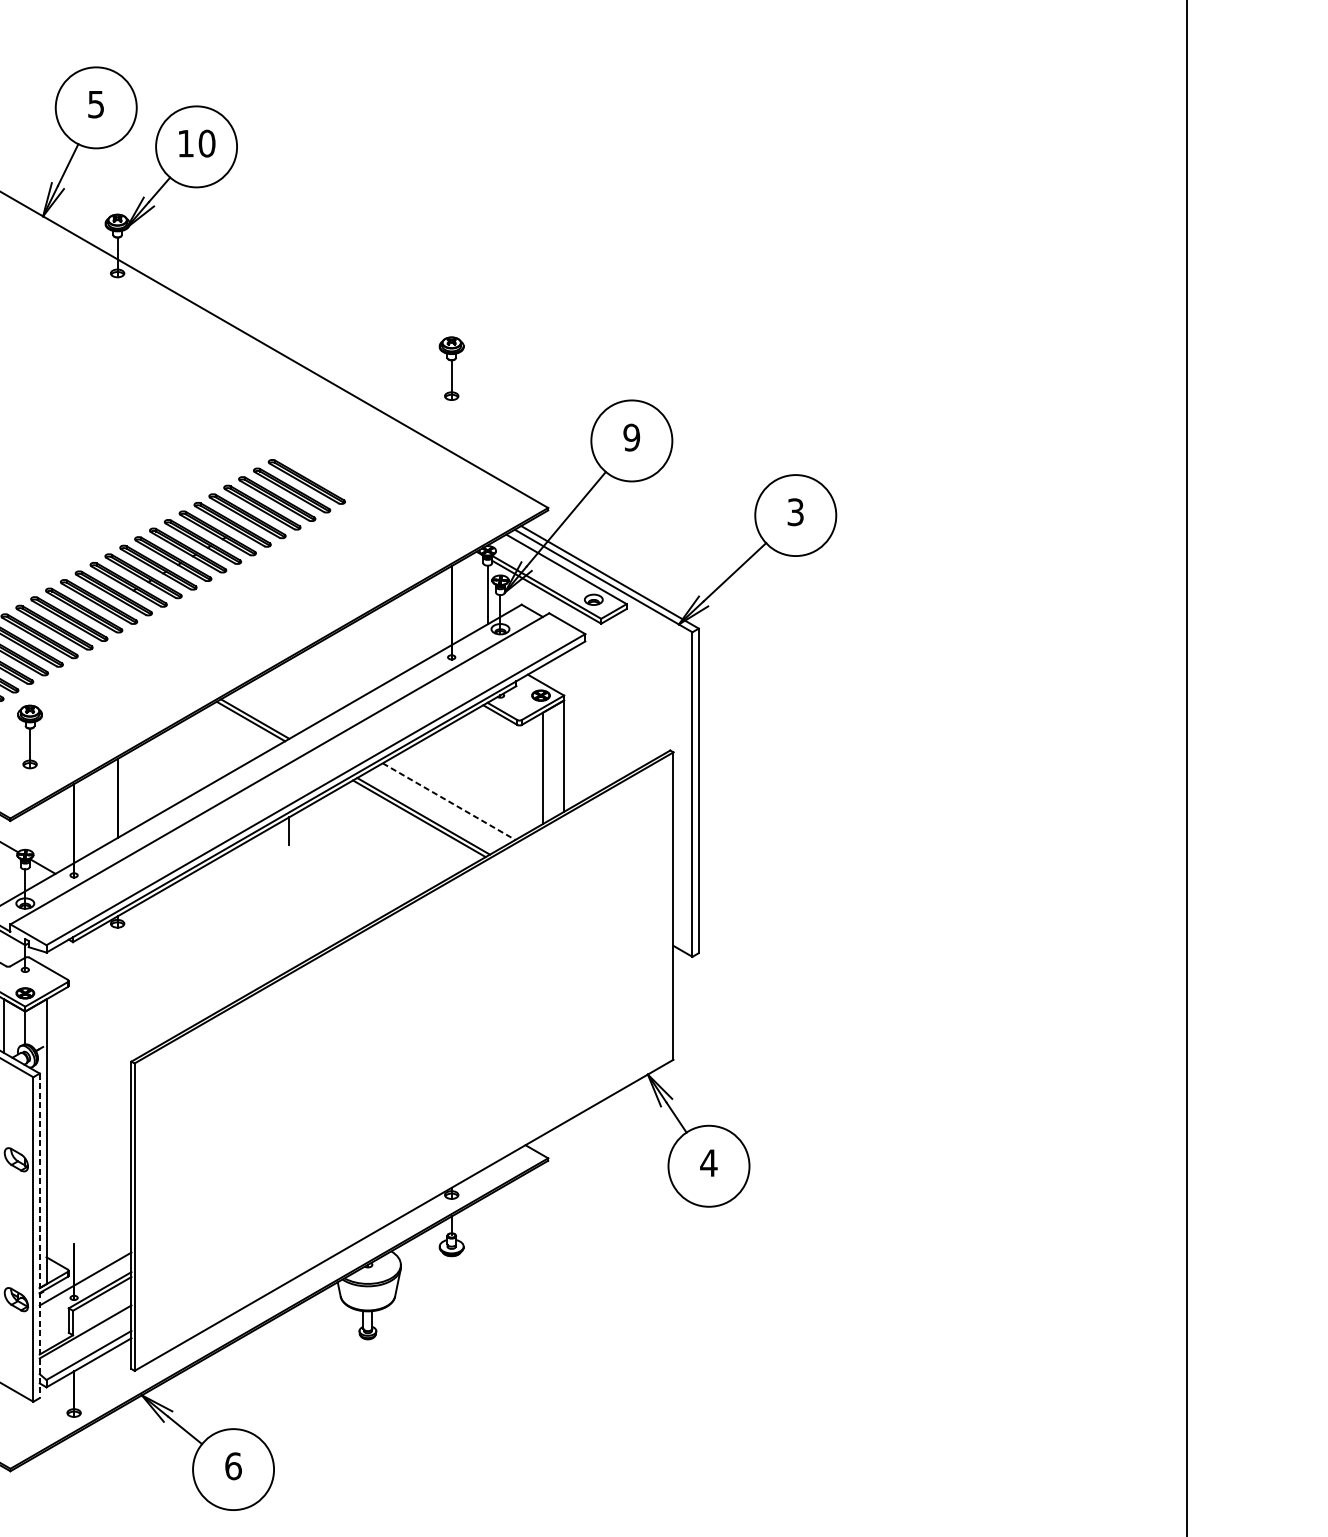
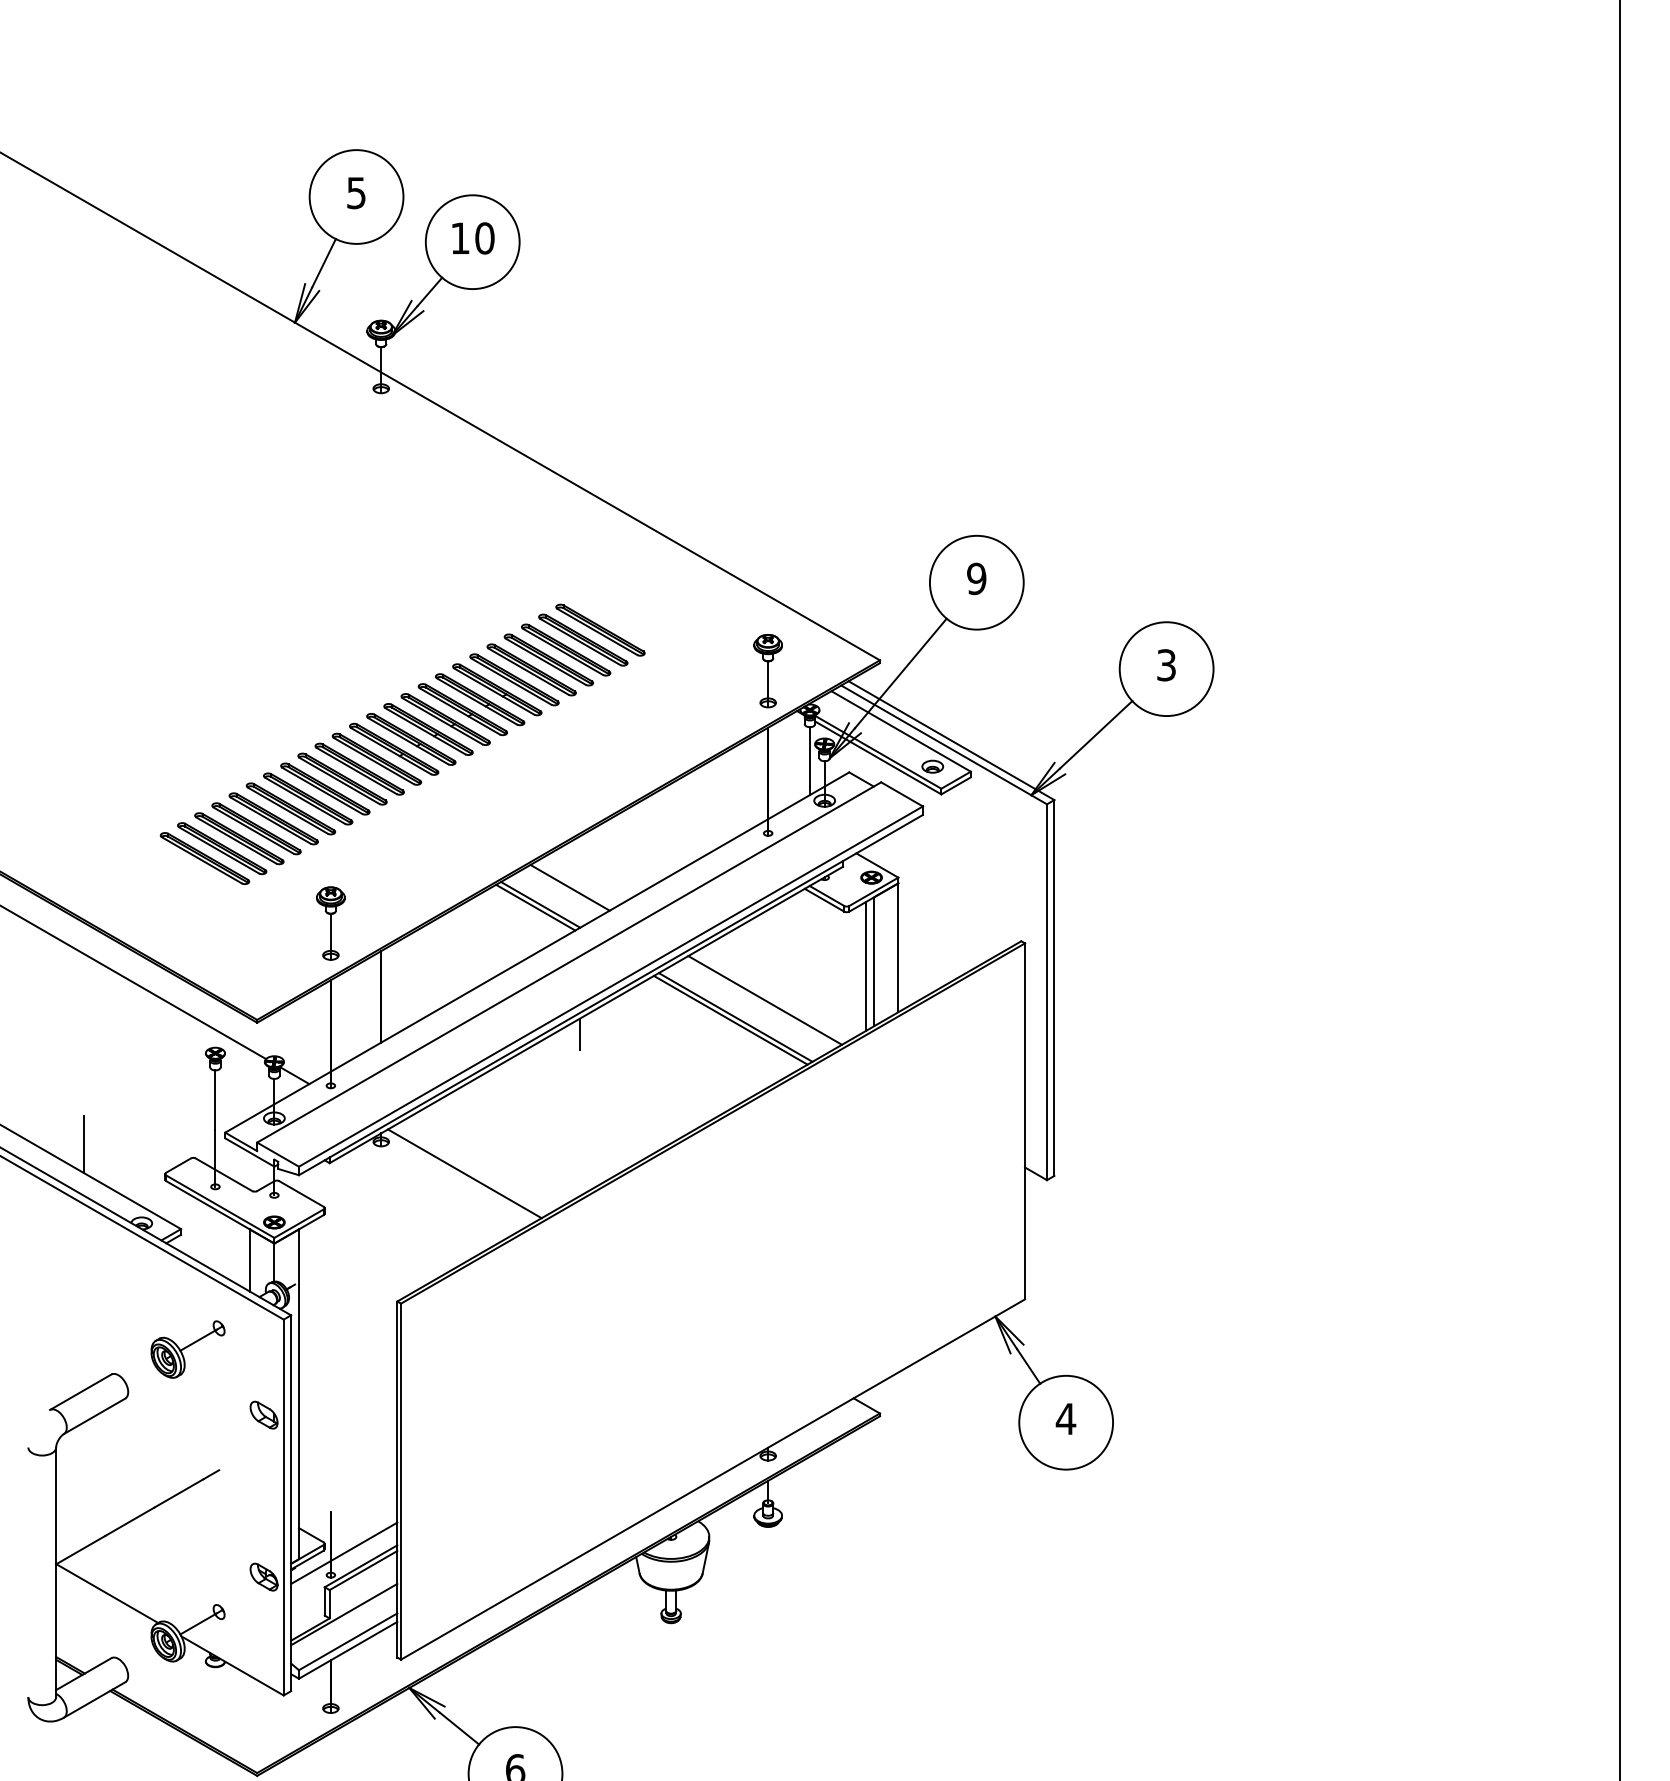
part: (451, 369) -> (767, 671), moved
line: (280, 704) -> (569, 887), added
part: (29, 736) -> (330, 923), moved
line: (536, 771) -> (866, 965), added
line: (449, 801) -> (765, 1000), dashed -> solid
line: (189, 951) -> (464, 1173), added
line: (40, 1236) -> (291, 1503), dashed -> solid

